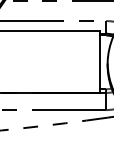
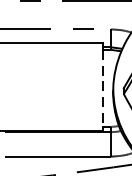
line: (100, 62) -> (103, 88), solid -> dashed

